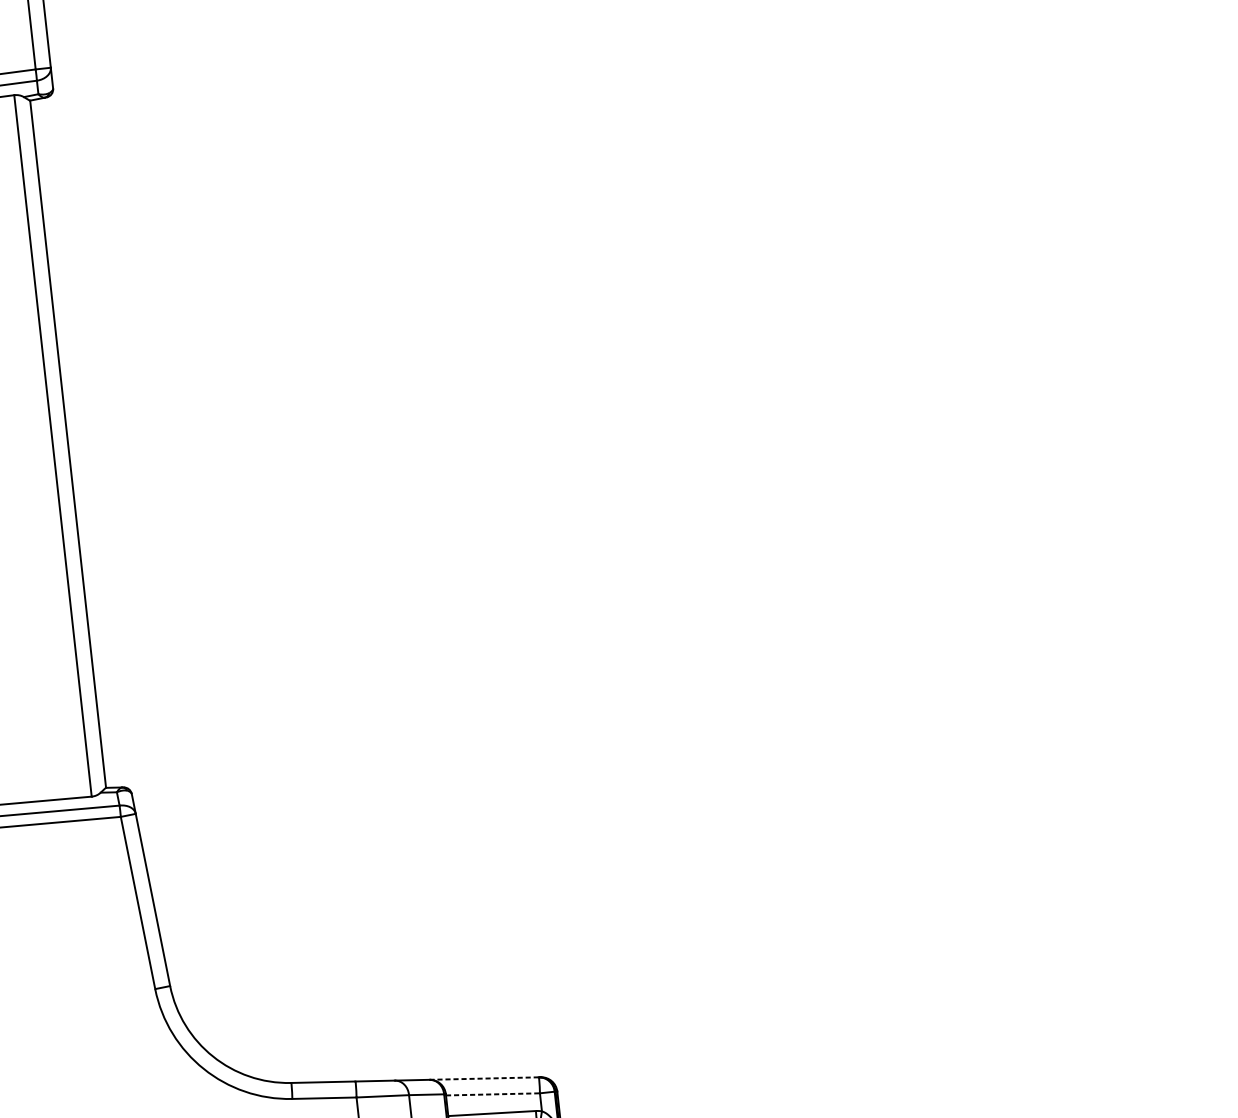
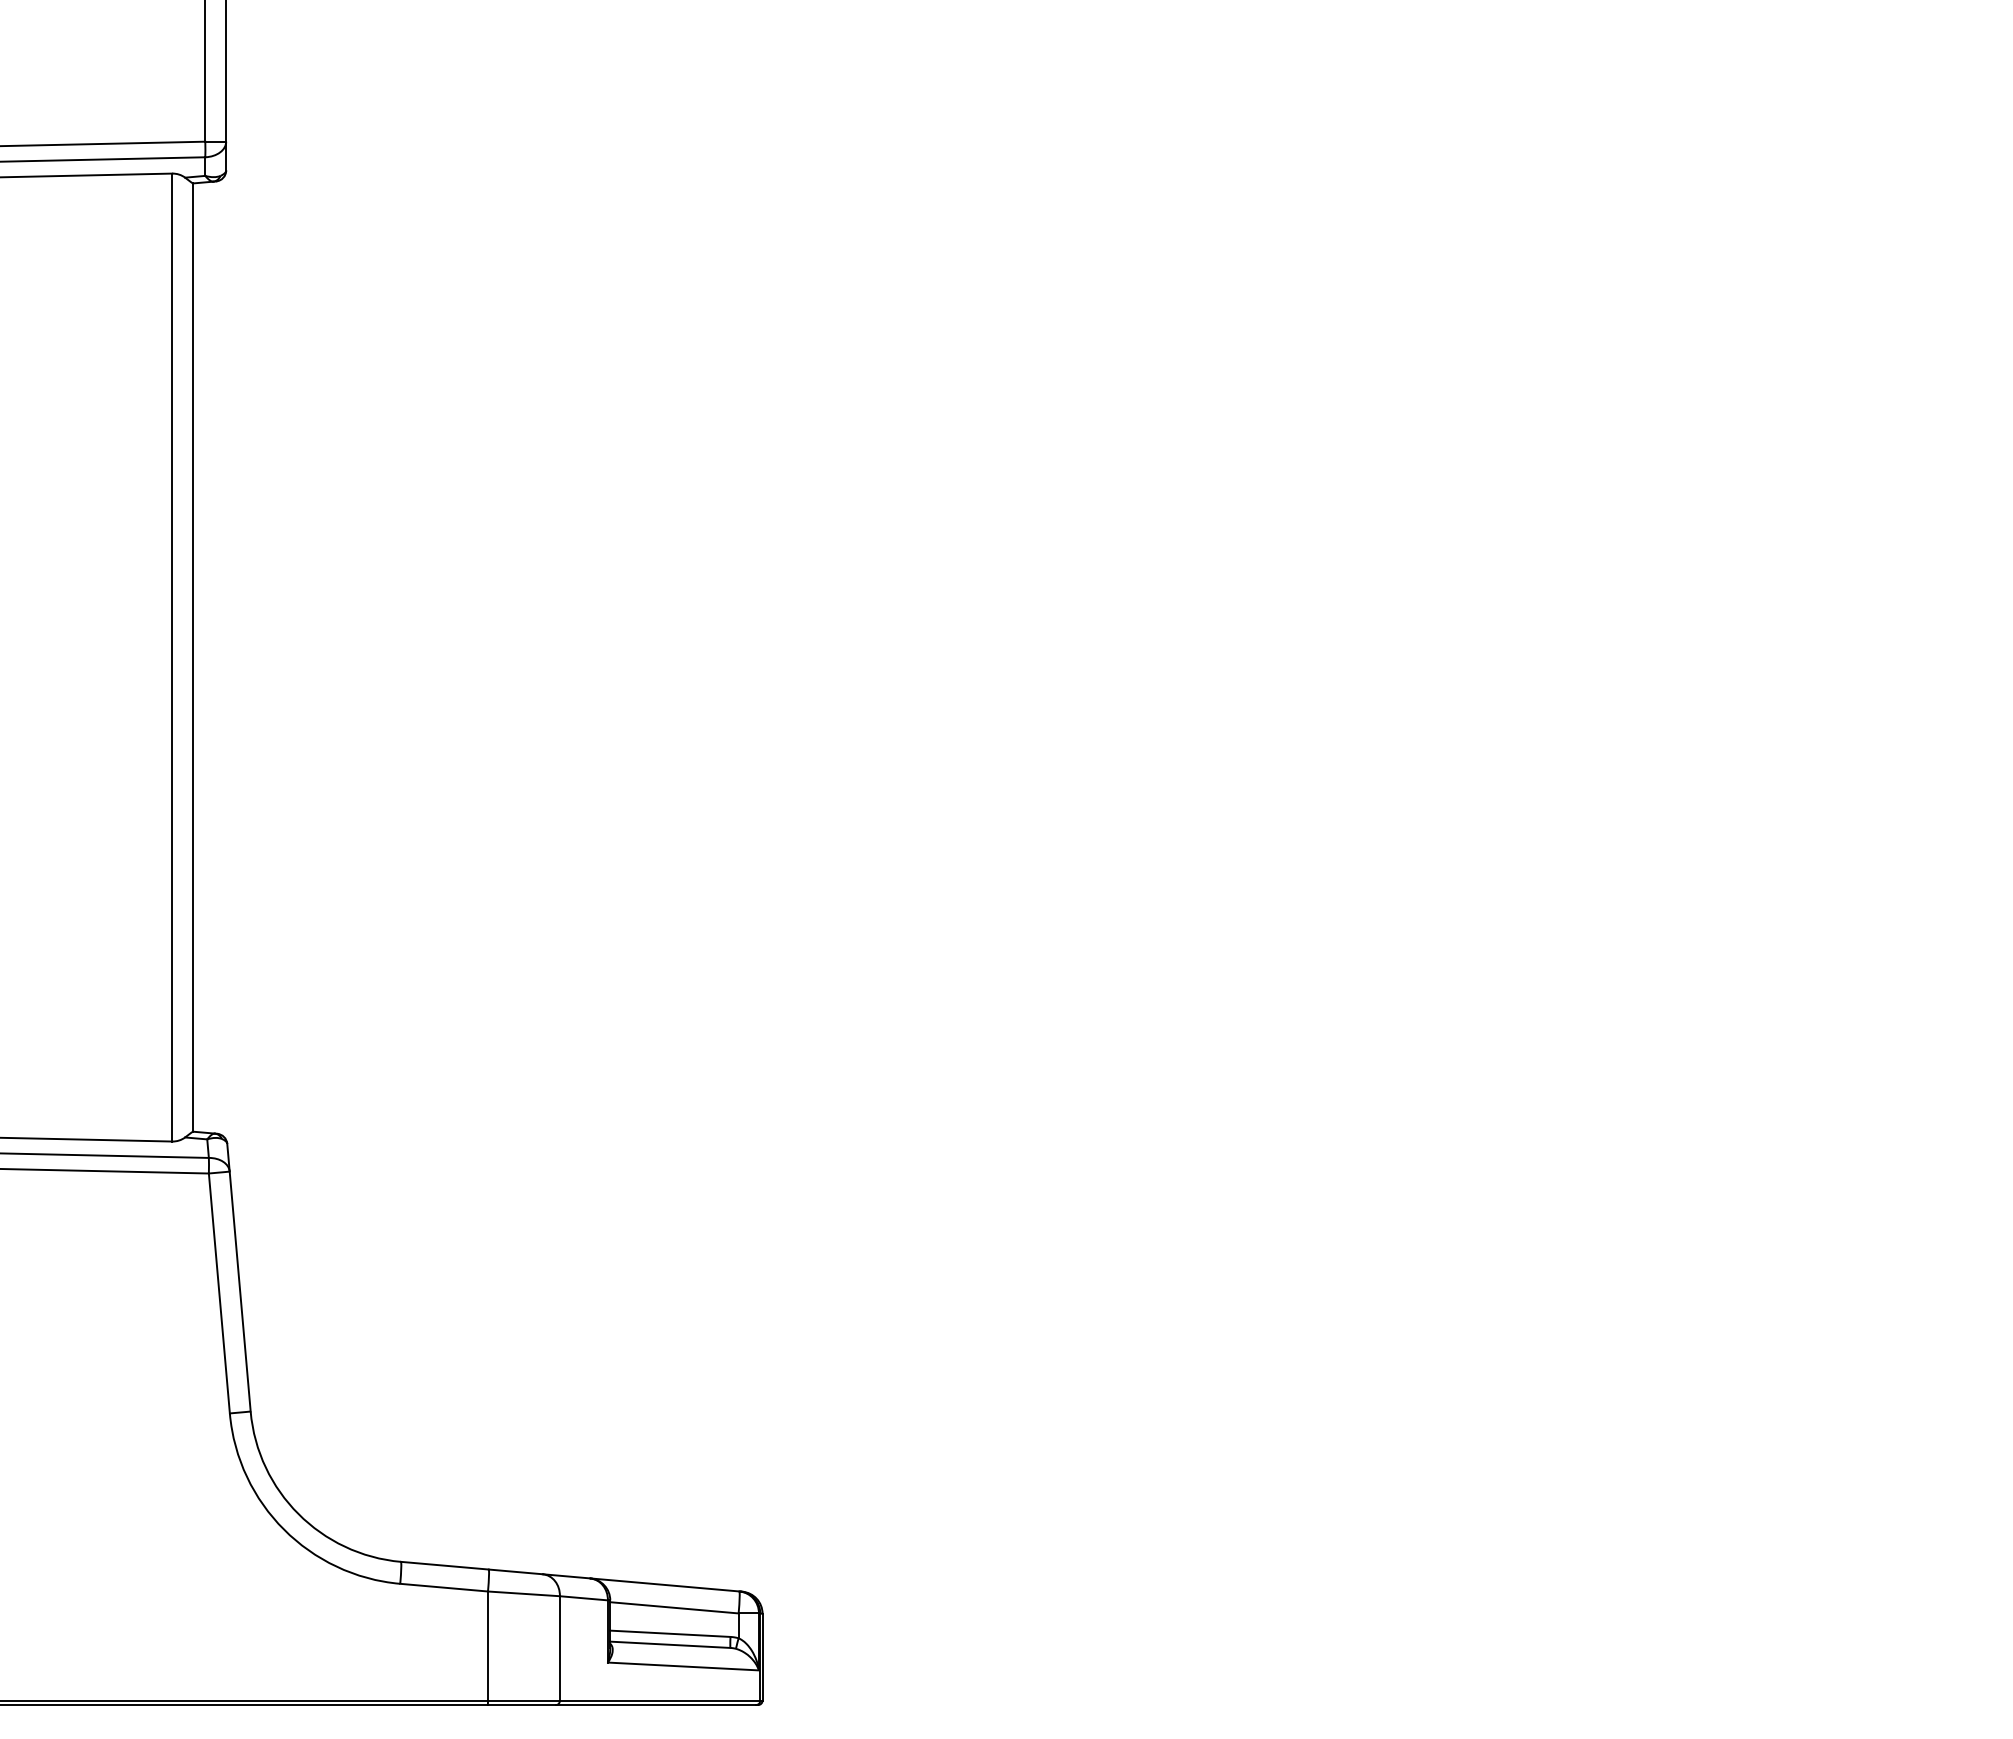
line: (483, 1078) -> (664, 1584), dashed -> solid
line: (492, 1094) -> (674, 1607), dashed -> solid

